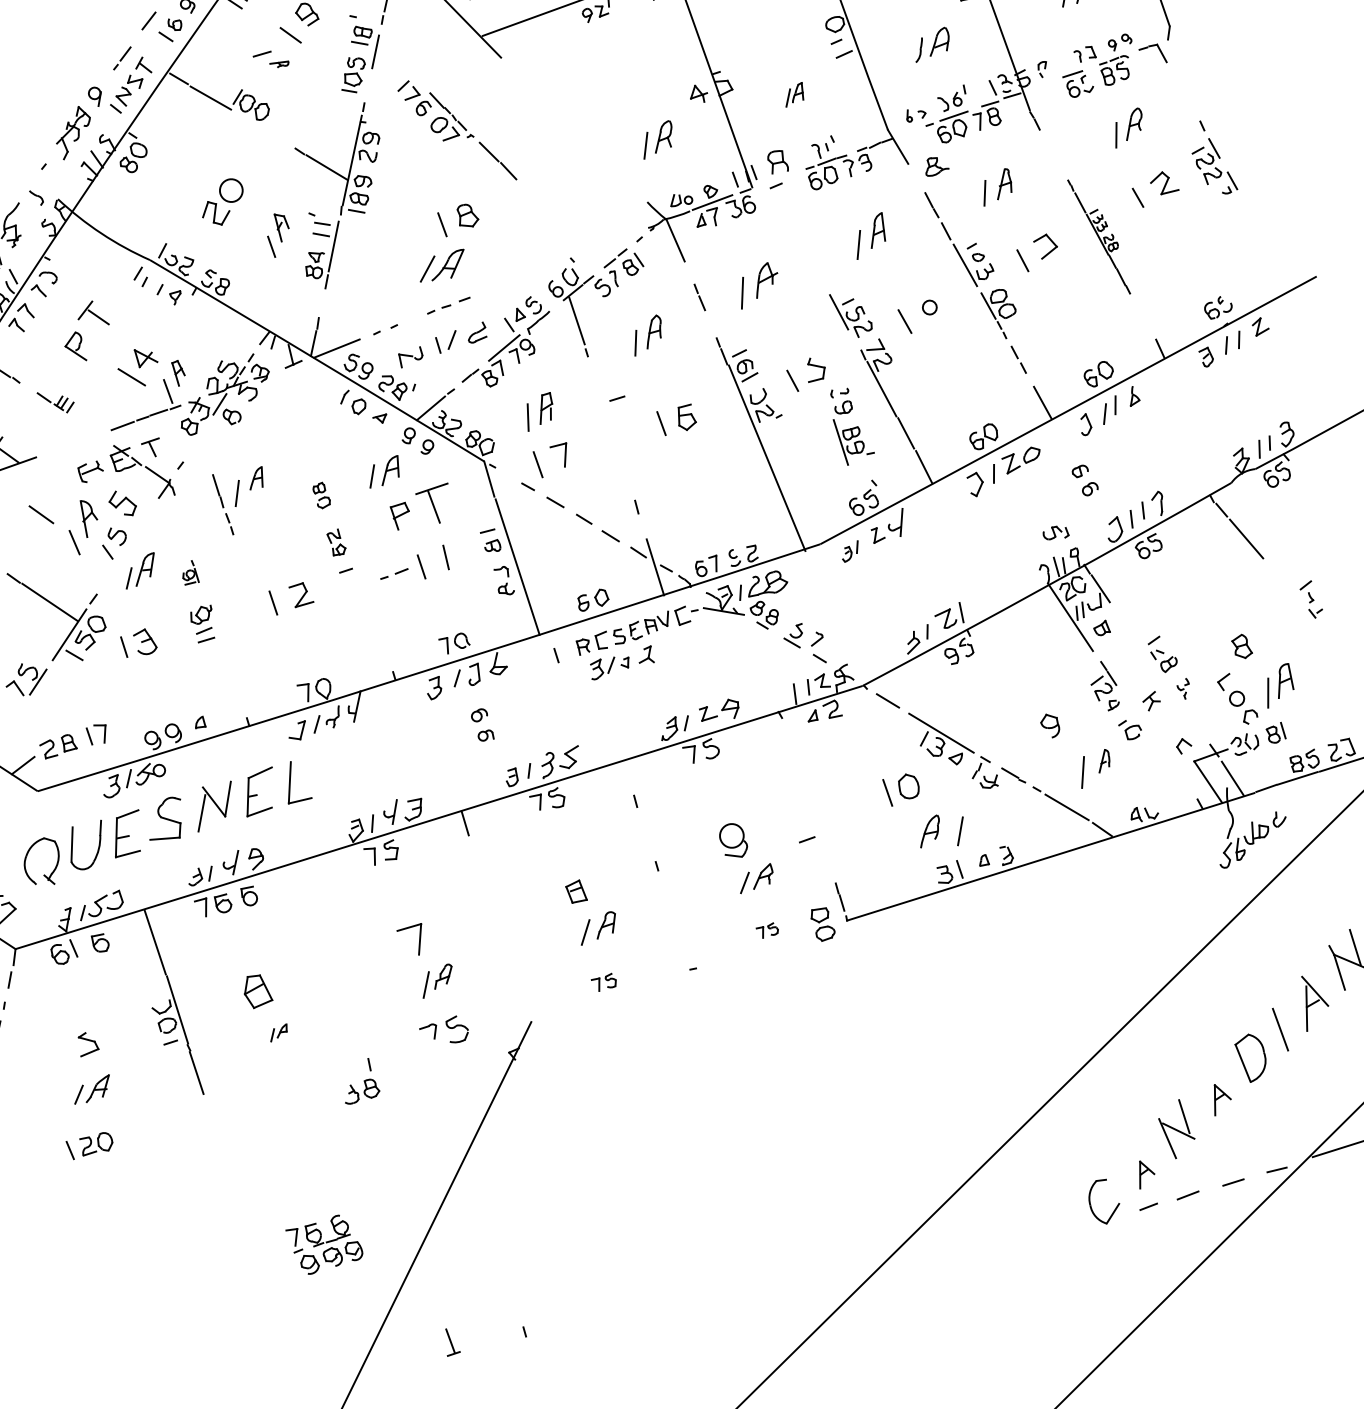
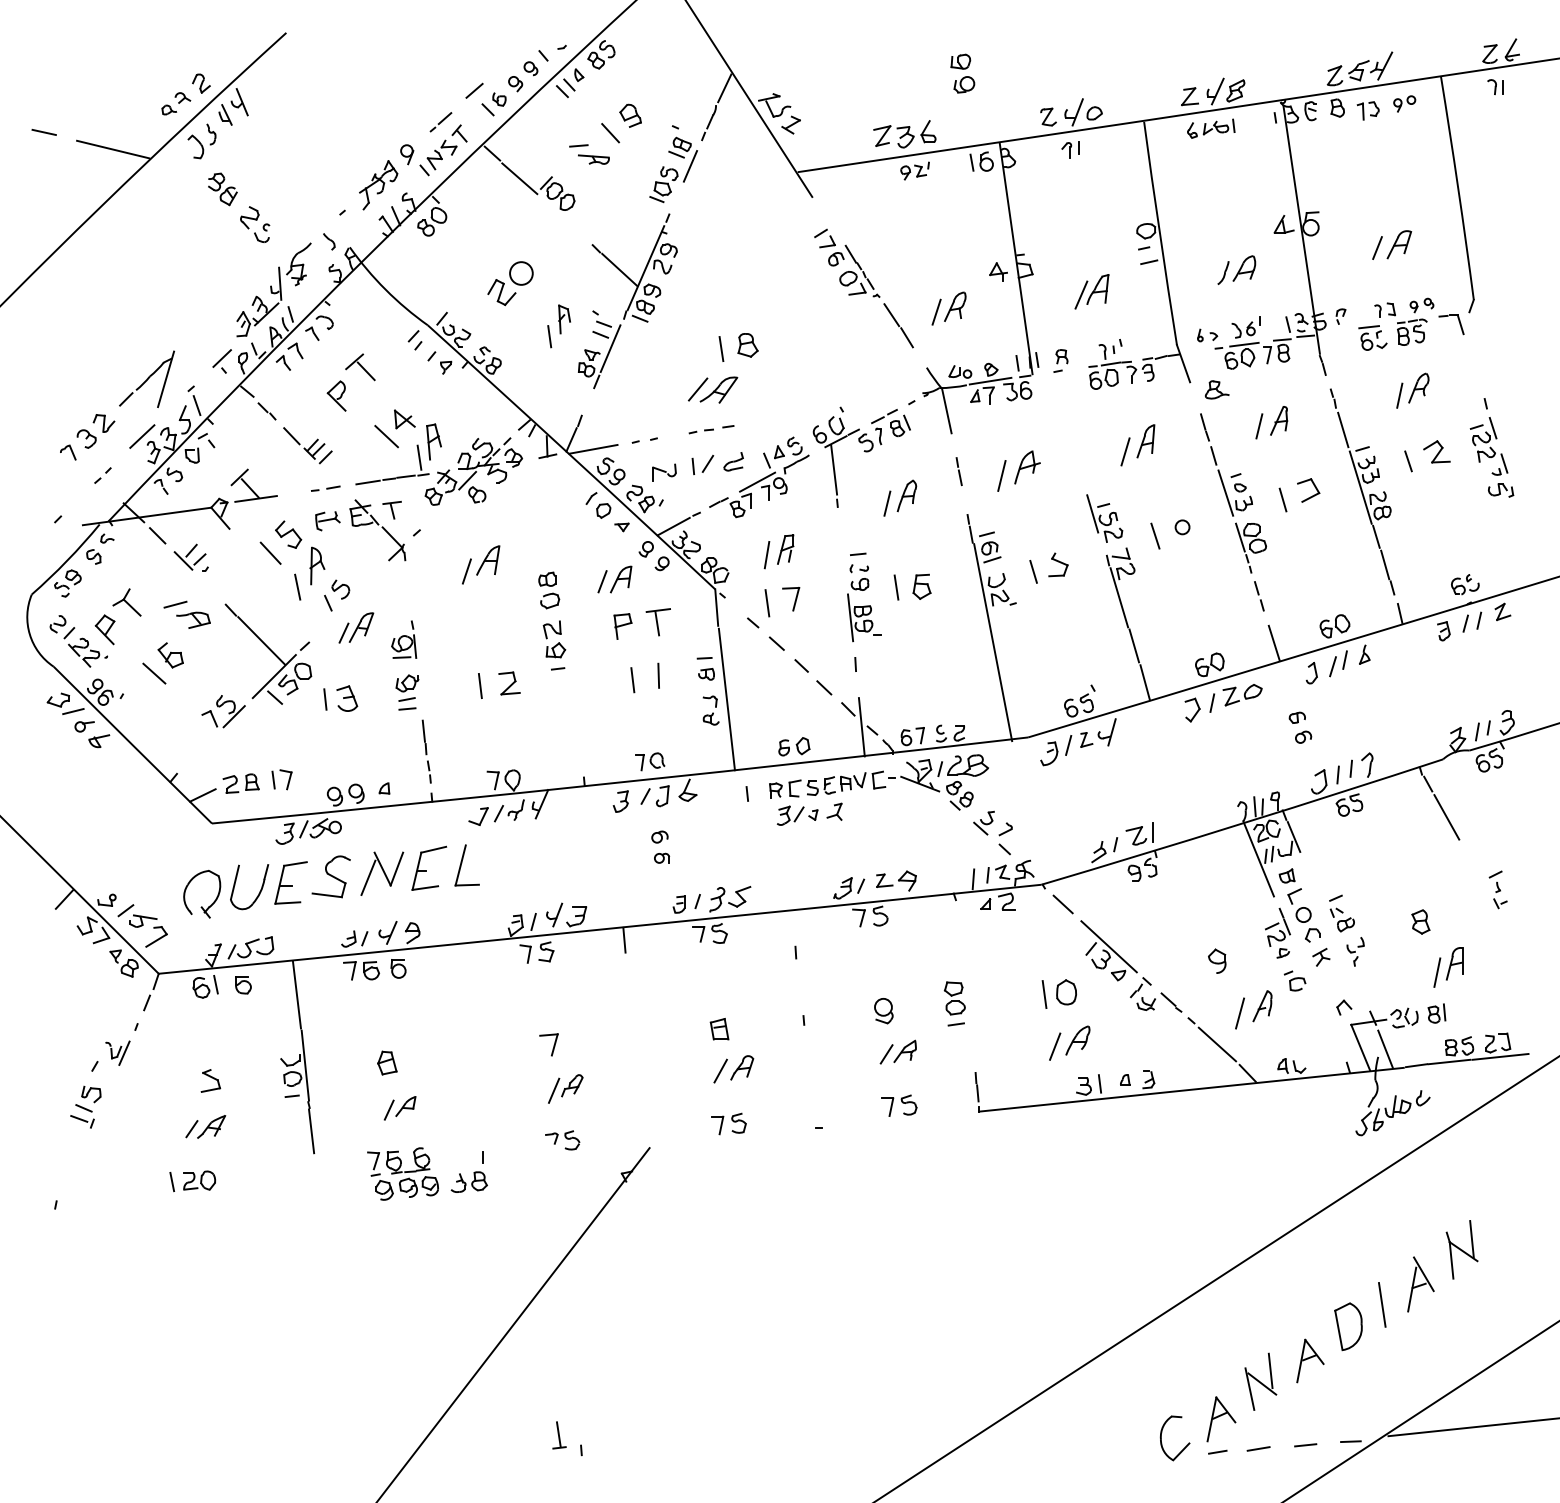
part: (279, 64) -> (593, 159), size x1.67
part: (793, 94) -> (1091, 291), size x1.67
part: (456, 131) -> (863, 288), moved
part: (776, 168) -> (1060, 360), size x0.62
part: (1098, 236) -> (1362, 491), size x1.67
part: (178, 372) -> (433, 441), size x1.43
part: (55, 401) -> (307, 445), size x1.43
part: (851, 425) -> (864, 603), moved
part: (256, 478) -> (488, 560), size x1.43
part: (322, 495) -> (549, 590), size x1.43
part: (122, 503) -> (288, 534), moved
part: (222, 504) -> (426, 751), moved
part: (434, 505) -> (657, 622), size x0.71
part: (1056, 533) -> (1501, 490), moved
part: (336, 542) -> (554, 639), size x1.43
part: (850, 551) -> (1056, 750), size x1.67
part: (189, 572) -> (404, 639), size x1.67
part: (394, 573) -> (325, 488), moved
part: (1183, 688) -> (1355, 951), size x1.43
part: (1237, 699) -> (1303, 915), moved
part: (1103, 761) -> (1262, 1006), size x1.43
line: (960, 831) -> (1055, 1046), moved
part: (733, 841) -> (883, 1011), size x0.71
part: (822, 924) -> (954, 998), moved
part: (767, 930) -> (899, 1105), size x1.67
part: (411, 940) -> (548, 1044), size x0.71
part: (603, 982) -> (728, 1123), size x1.43
part: (257, 990) -> (387, 1062), size x0.71
part: (444, 1032) -> (562, 1140), size x0.71
part: (278, 1033) -> (399, 1108), size x1.67
part: (1221, 1098) -> (1310, 1360), size x1.43
part: (1145, 1174) -> (1221, 1419), size x1.67
part: (324, 1244) -> (402, 1173), moved
part: (451, 1341) -> (559, 1435), moved

